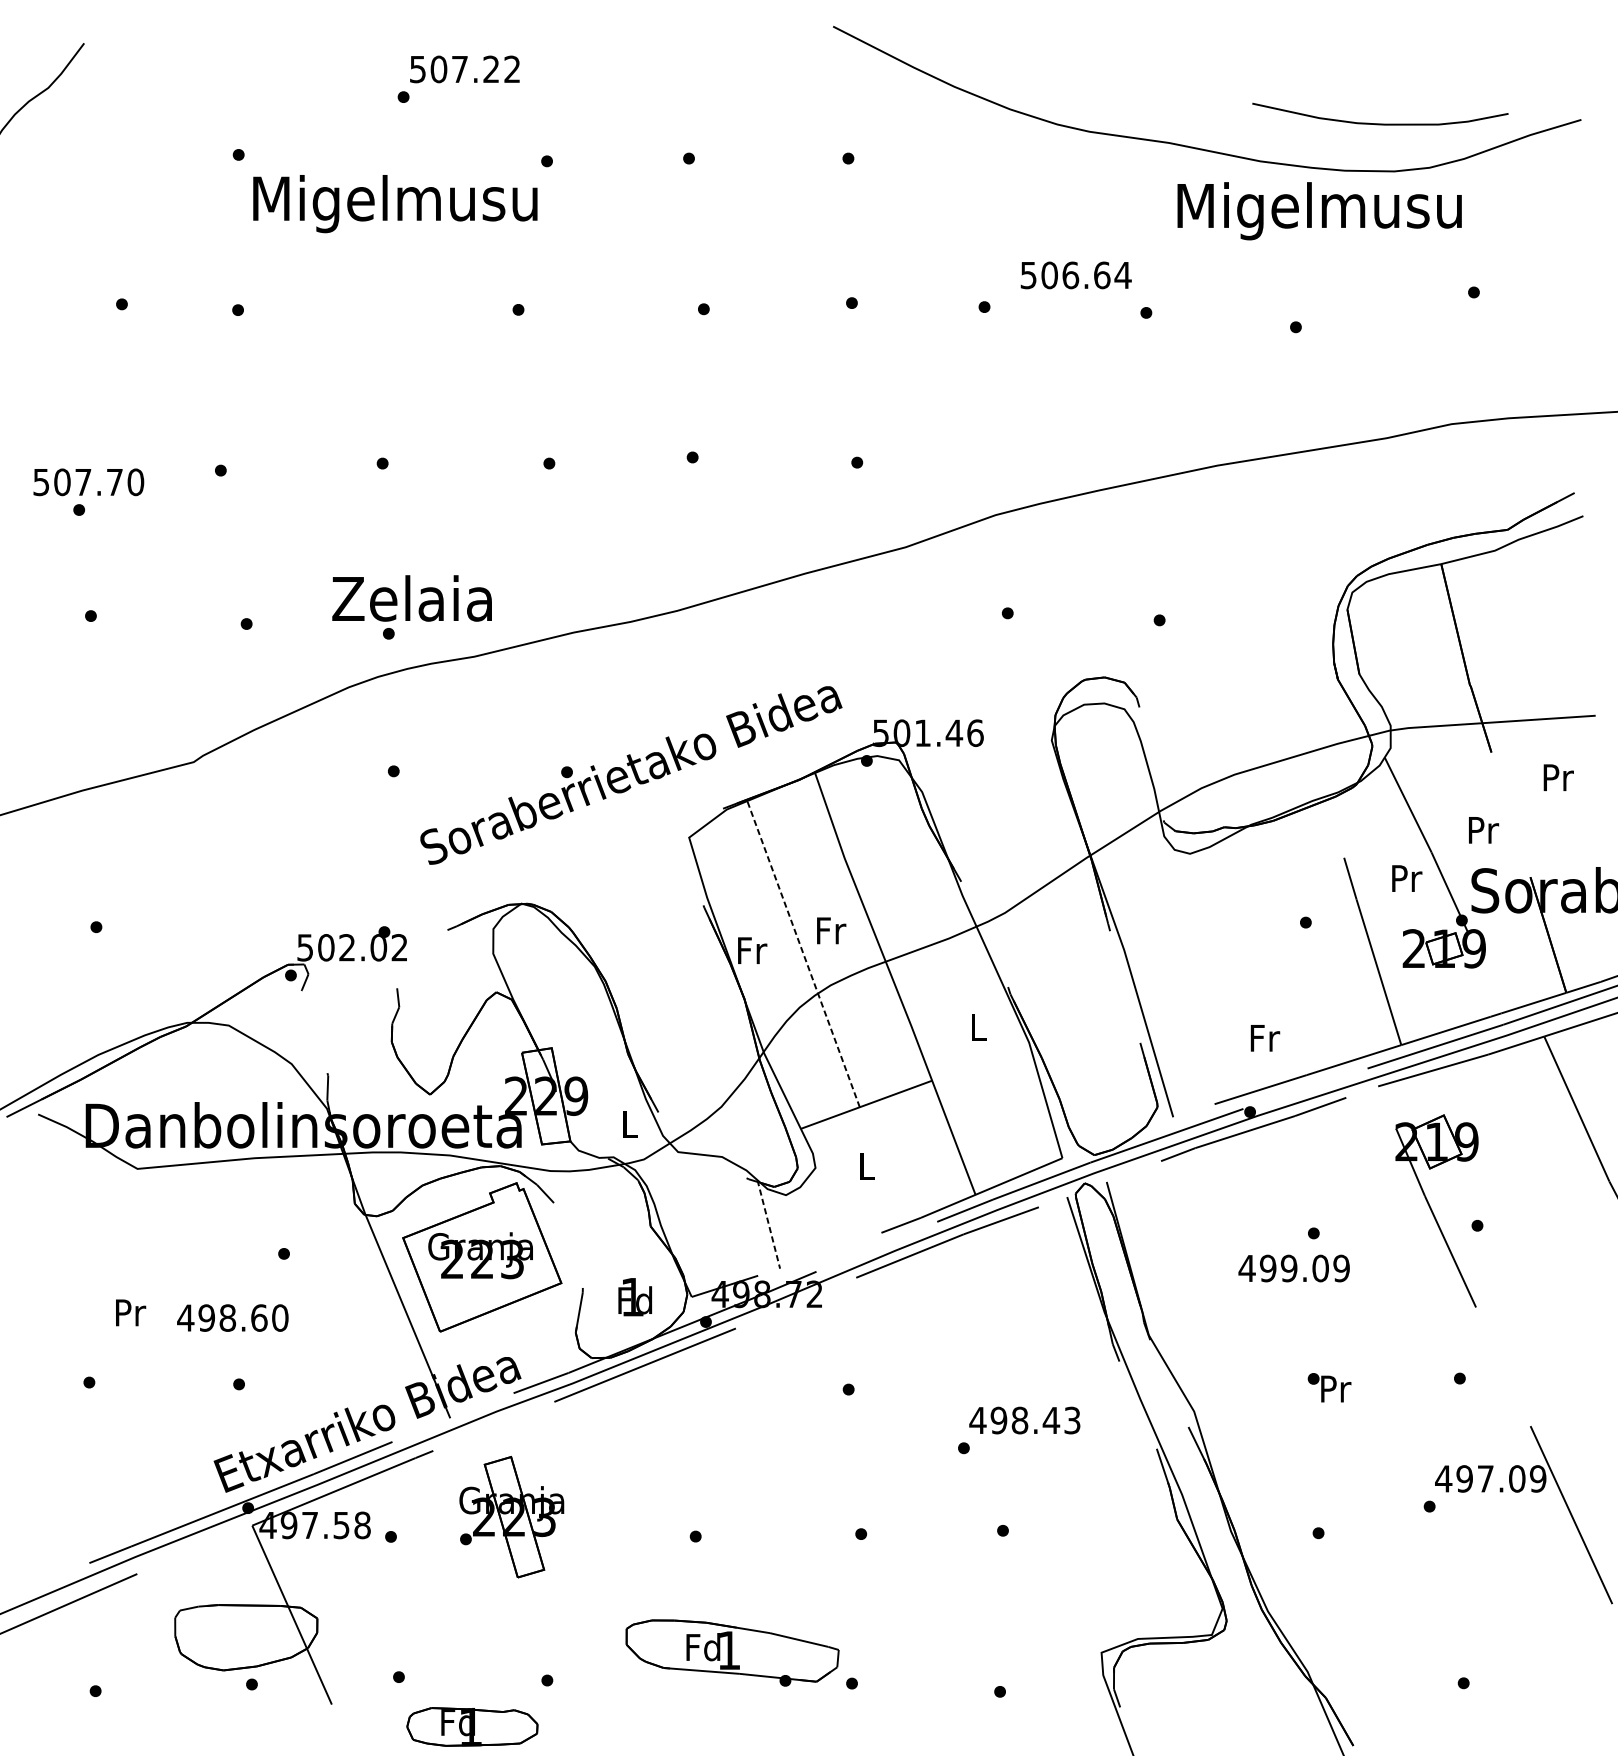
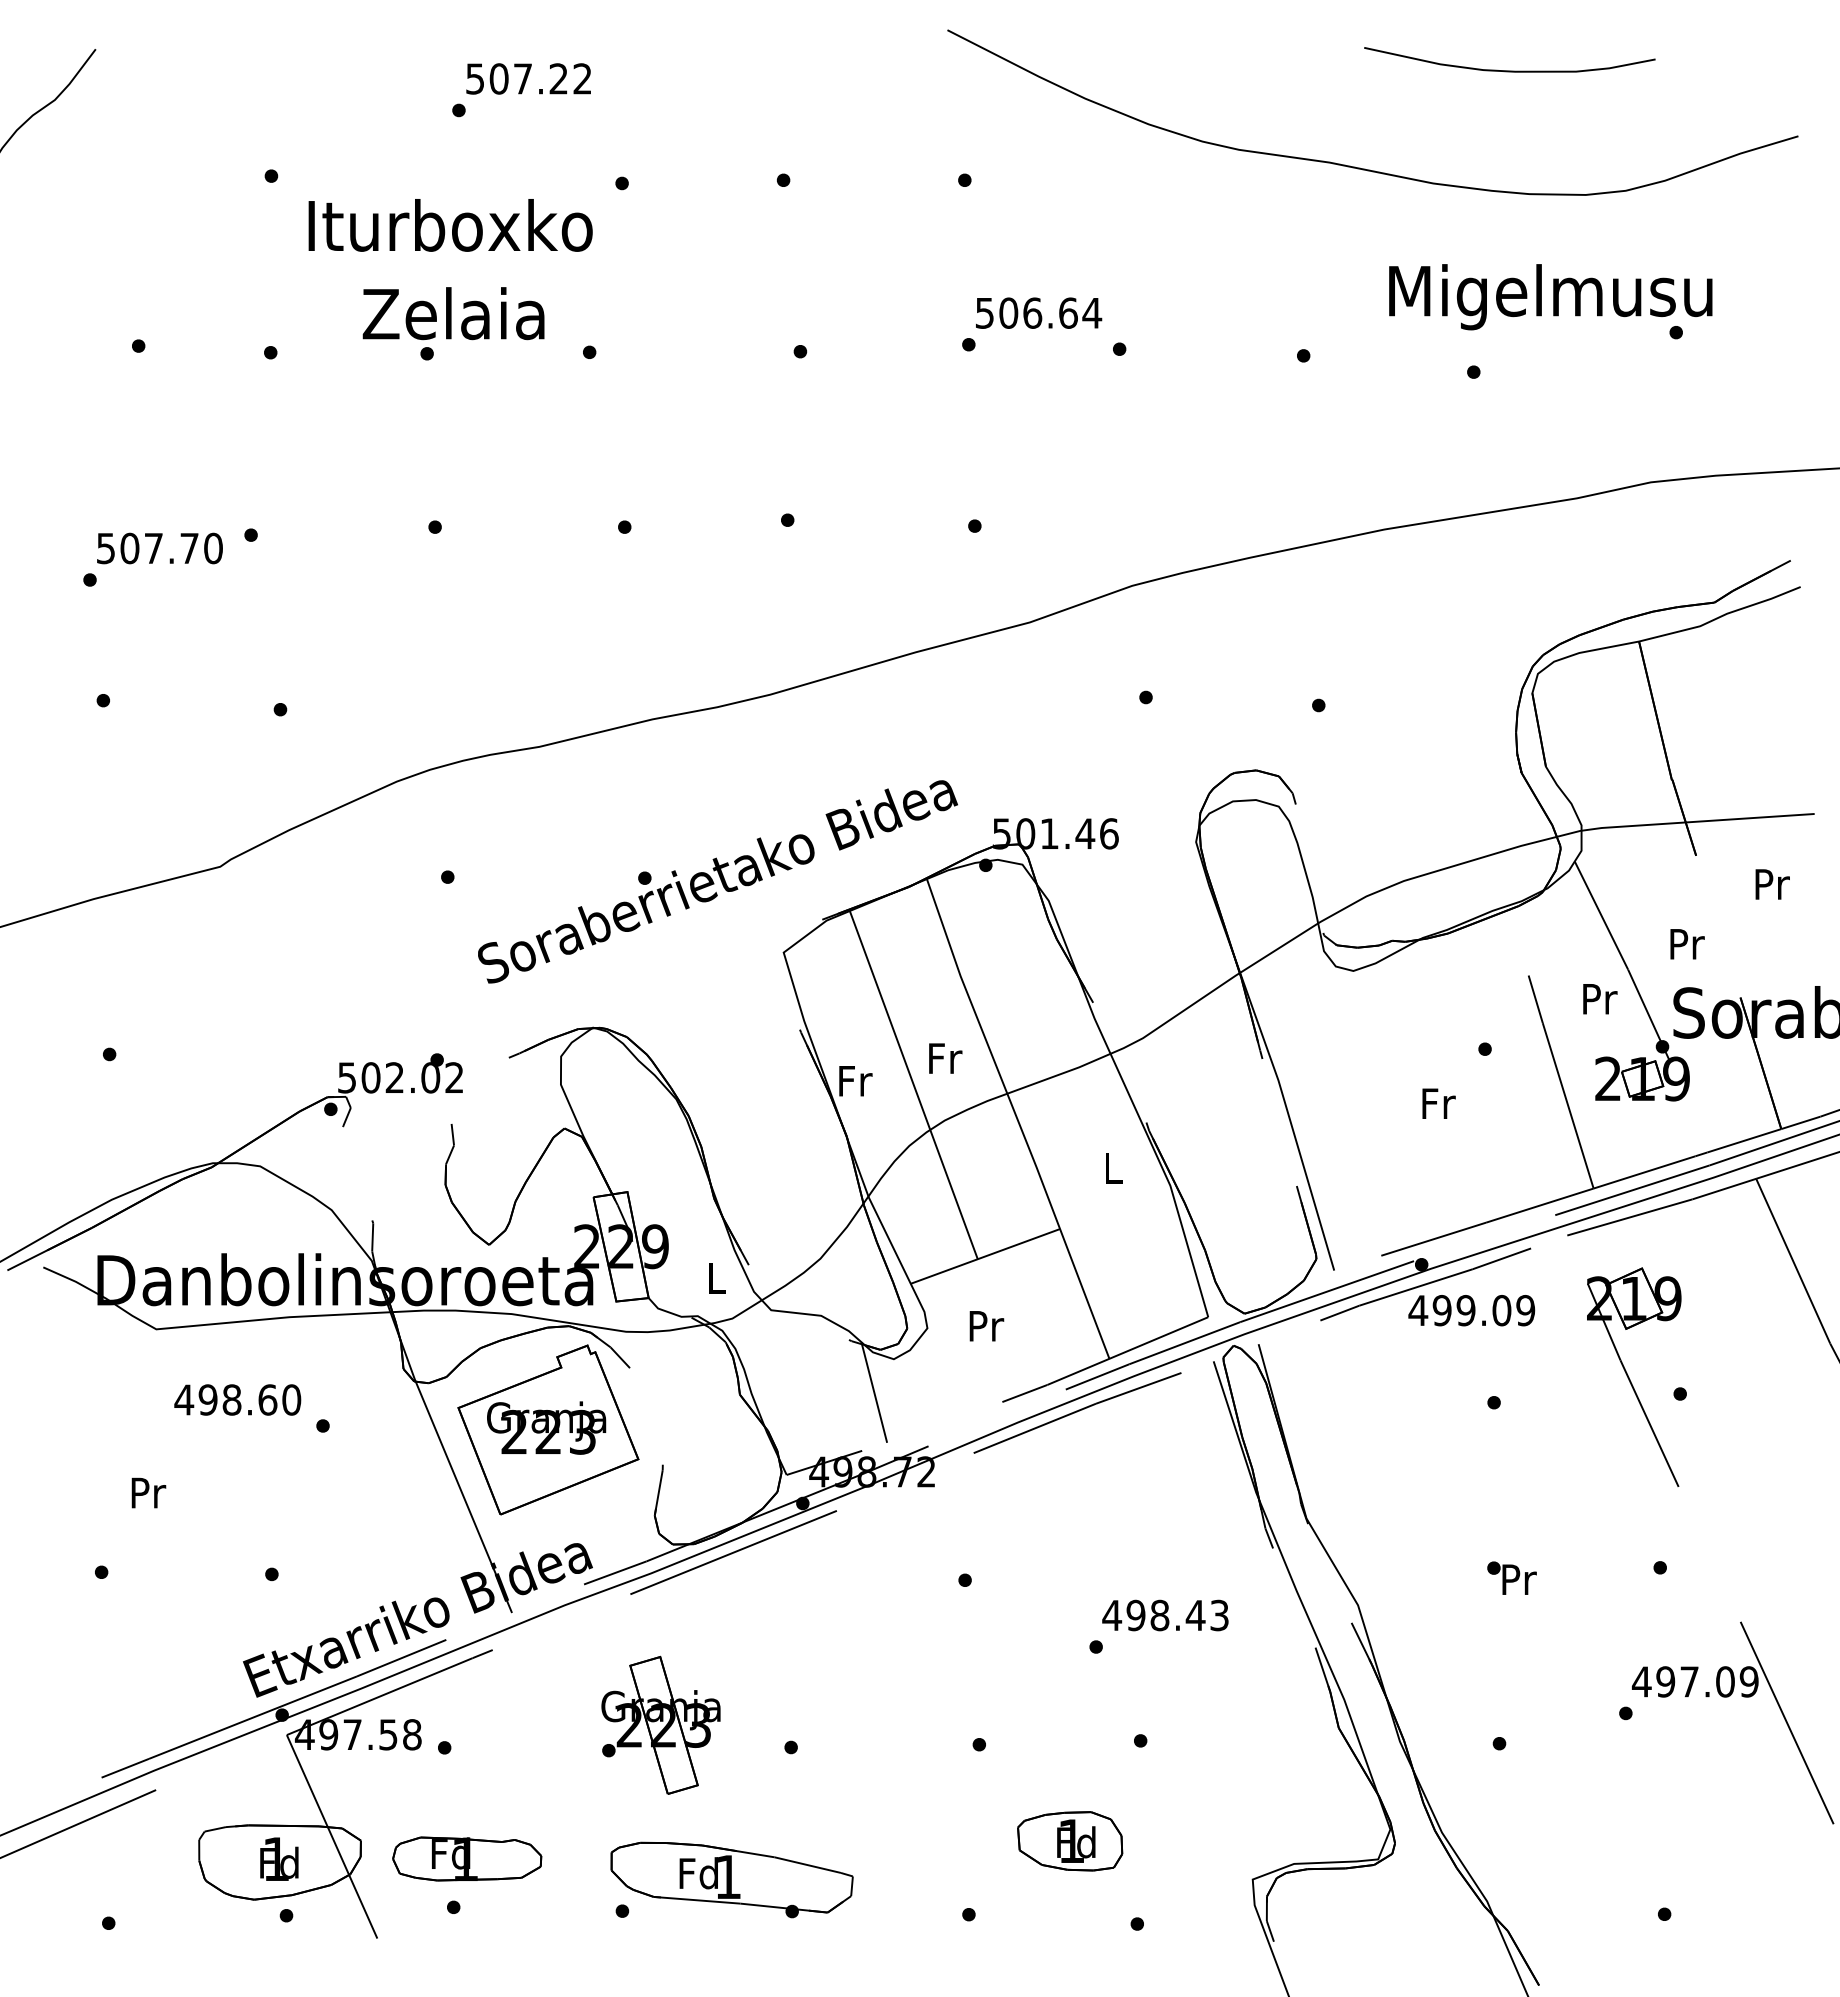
curve: (1380, 123) -> (1509, 70), moved
text: (395, 204) -> (449, 232), Migelmusu -> Iturboxko
text: (1319, 211) -> (1550, 297), moved
text: (1076, 274) -> (1039, 312), moved
text: (88, 482) -> (159, 548), moved
text: (411, 607) -> (453, 323), moved
line: (803, 953) -> (913, 1084), dashed -> solid
text: (1264, 1038) -> (1438, 1103), moved
text: (867, 1166) -> (986, 1326), L -> Pr
line: (768, 1224) -> (874, 1392), dashed -> solid
text: (1293, 1268) -> (1471, 1310), moved
text: (635, 1296) -> (279, 1858), moved
text: (232, 1317) -> (237, 1399), moved
part: (511, 1516) -> (660, 1724), moved
part: (941, 1619) -> (1070, 1841), added
part: (732, 1652) -> (731, 1879), moved
part: (472, 1726) -> (467, 1858), moved

